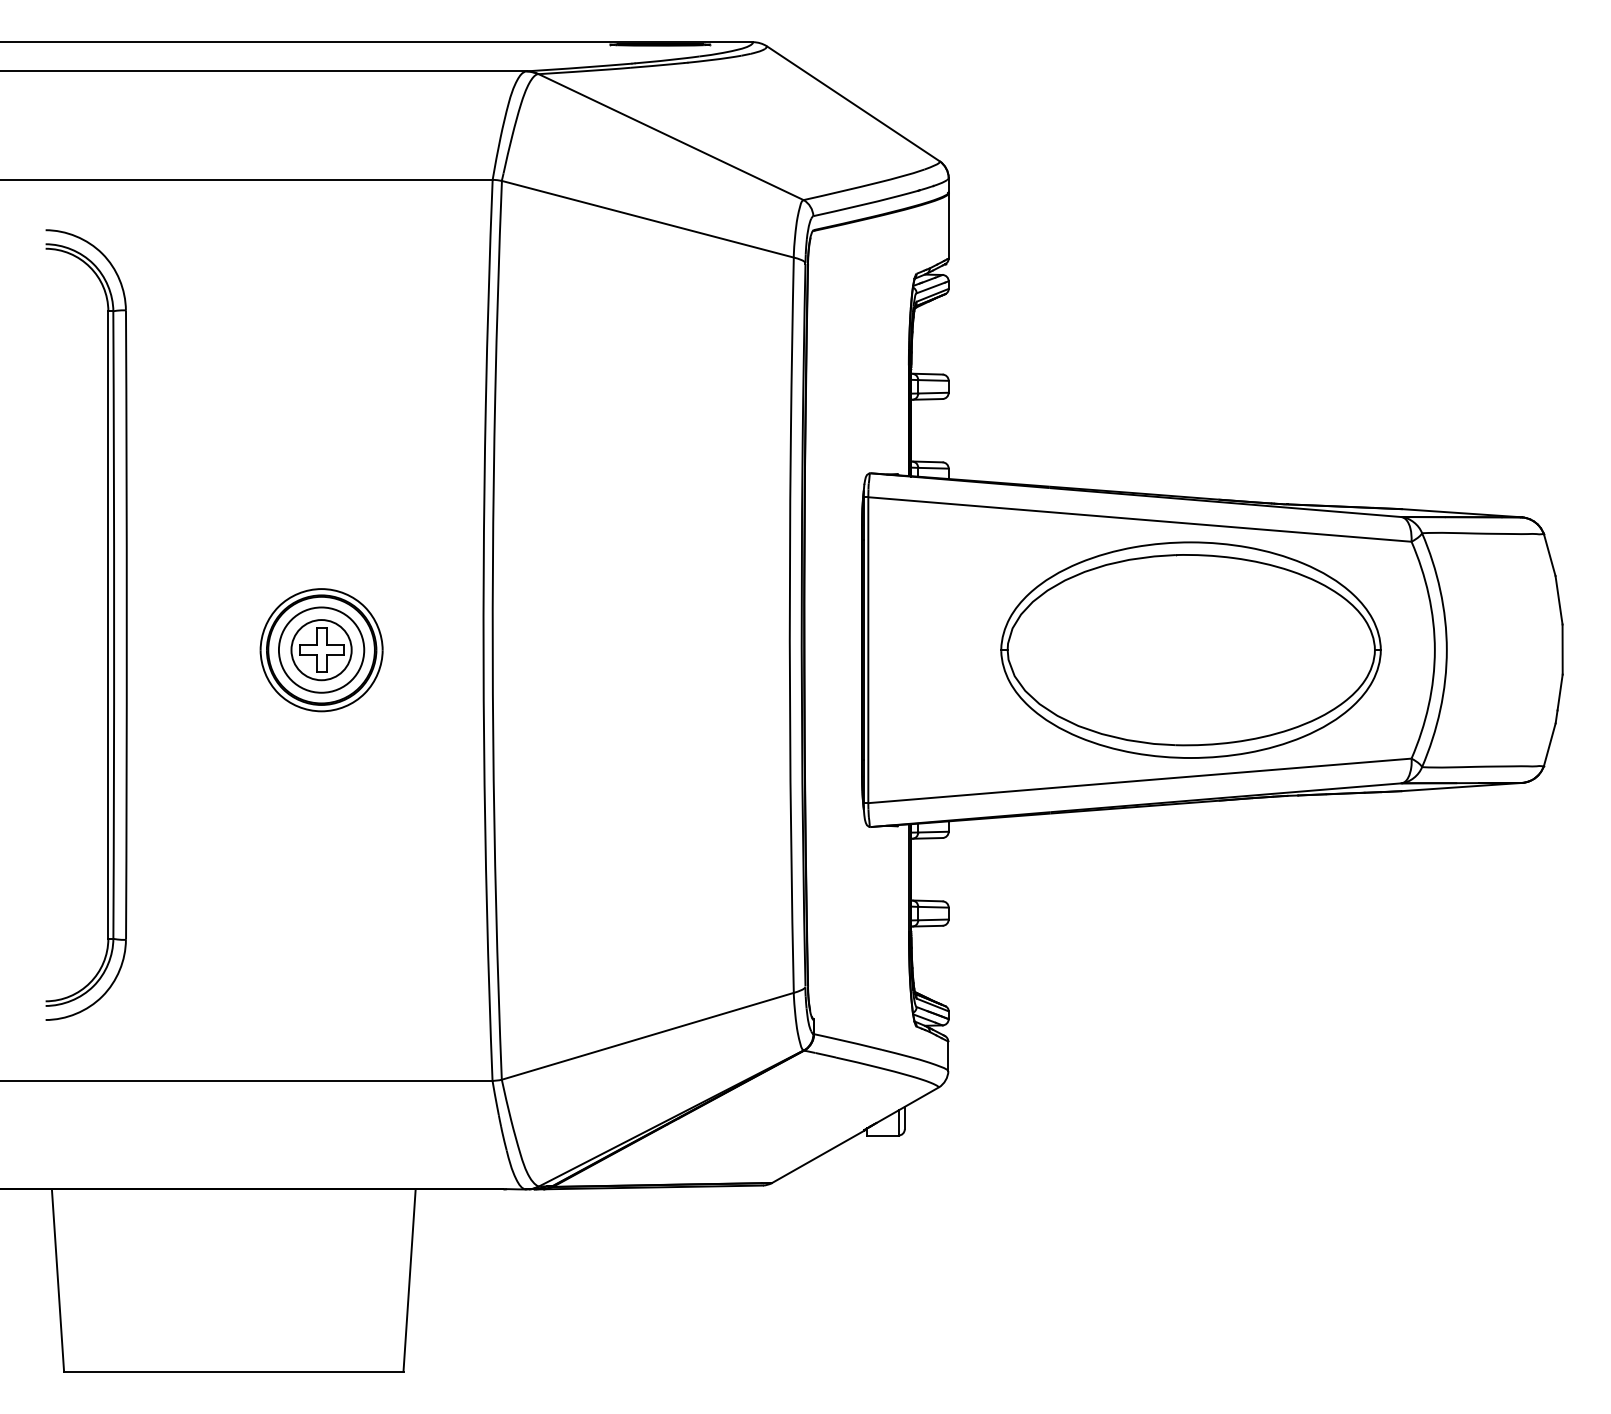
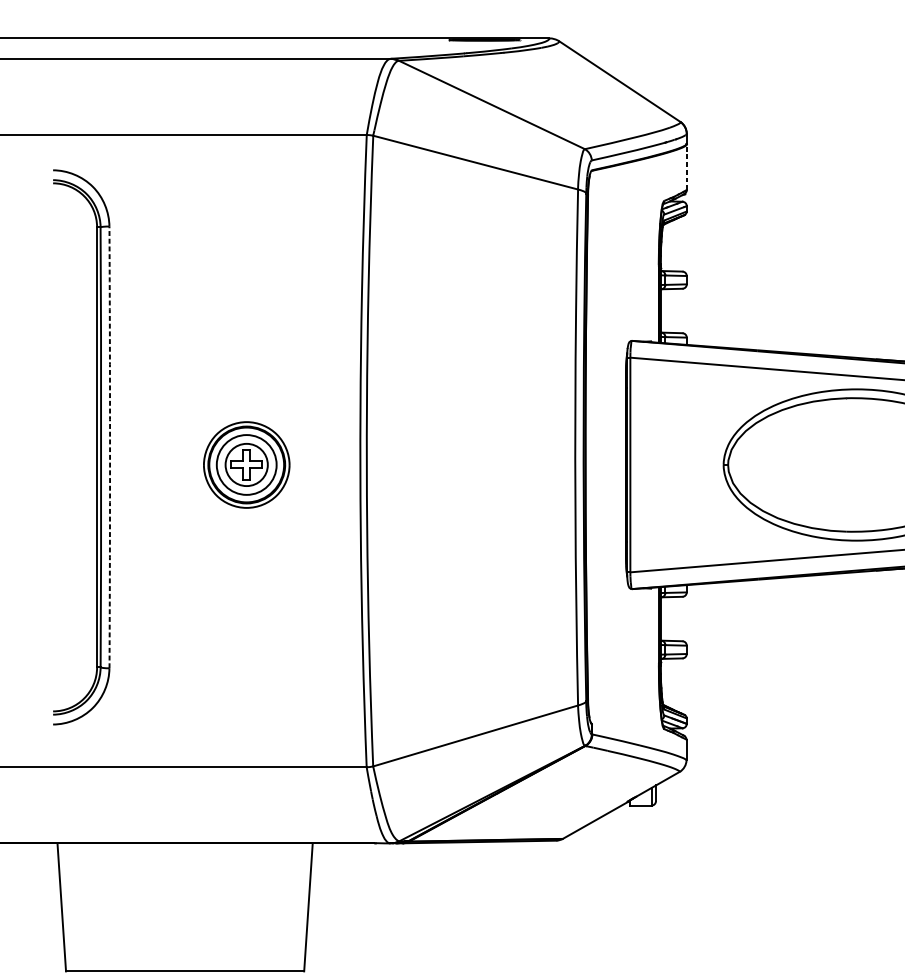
line: (948, 225) -> (686, 167), solid -> dashed
arc: (126, 625) -> (109, 447), solid -> dashed

